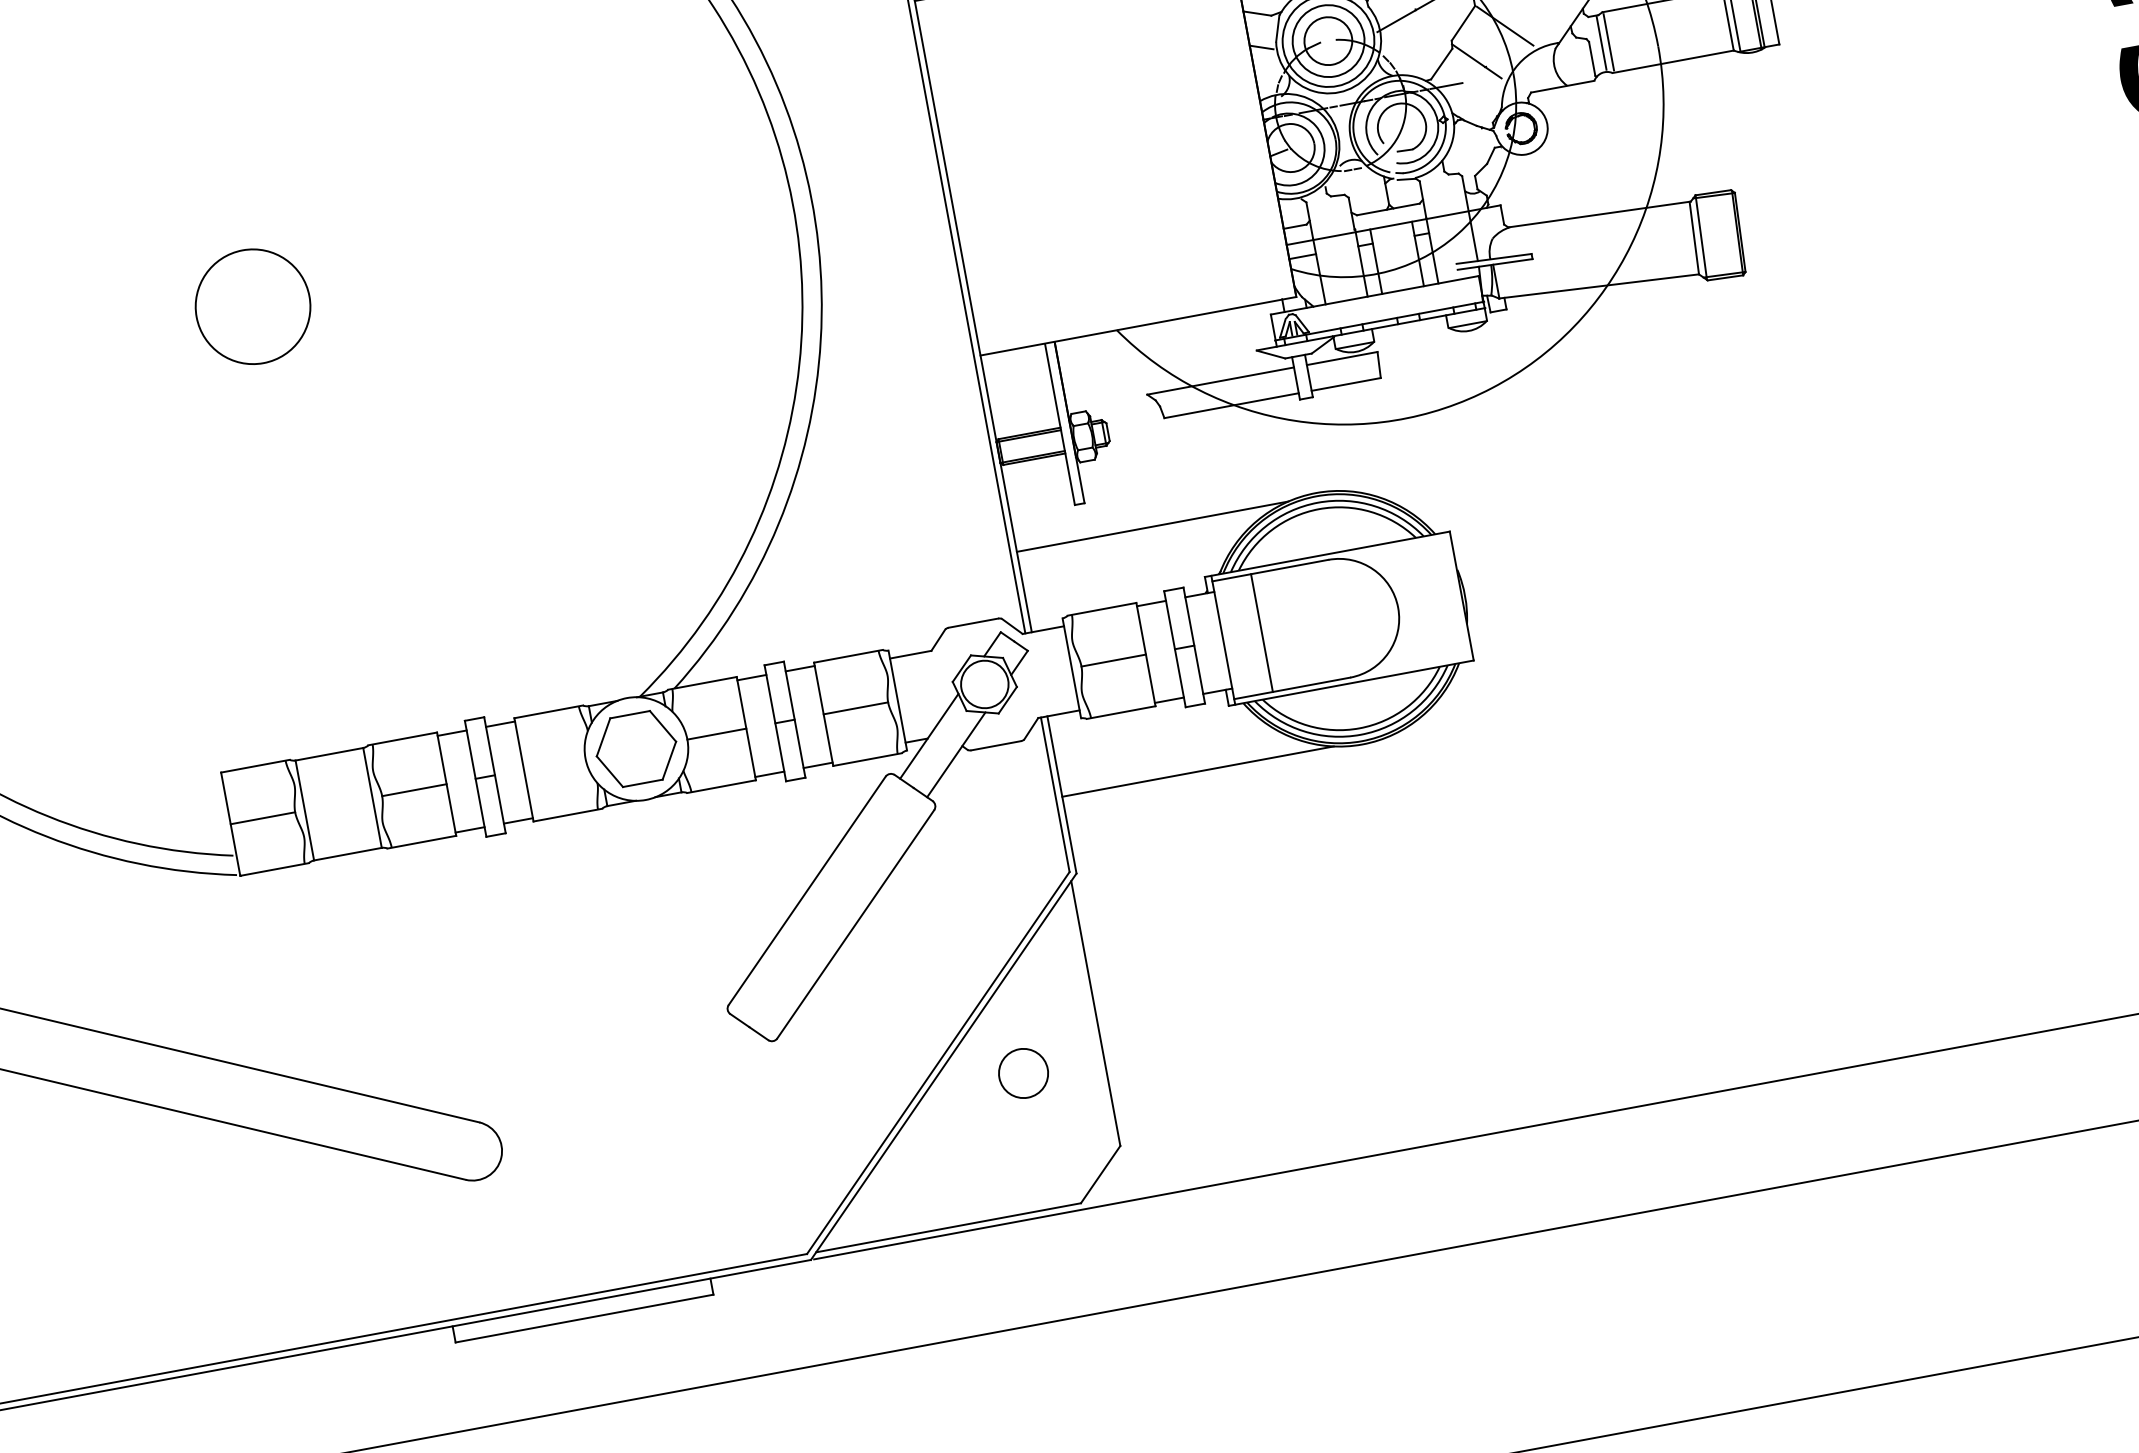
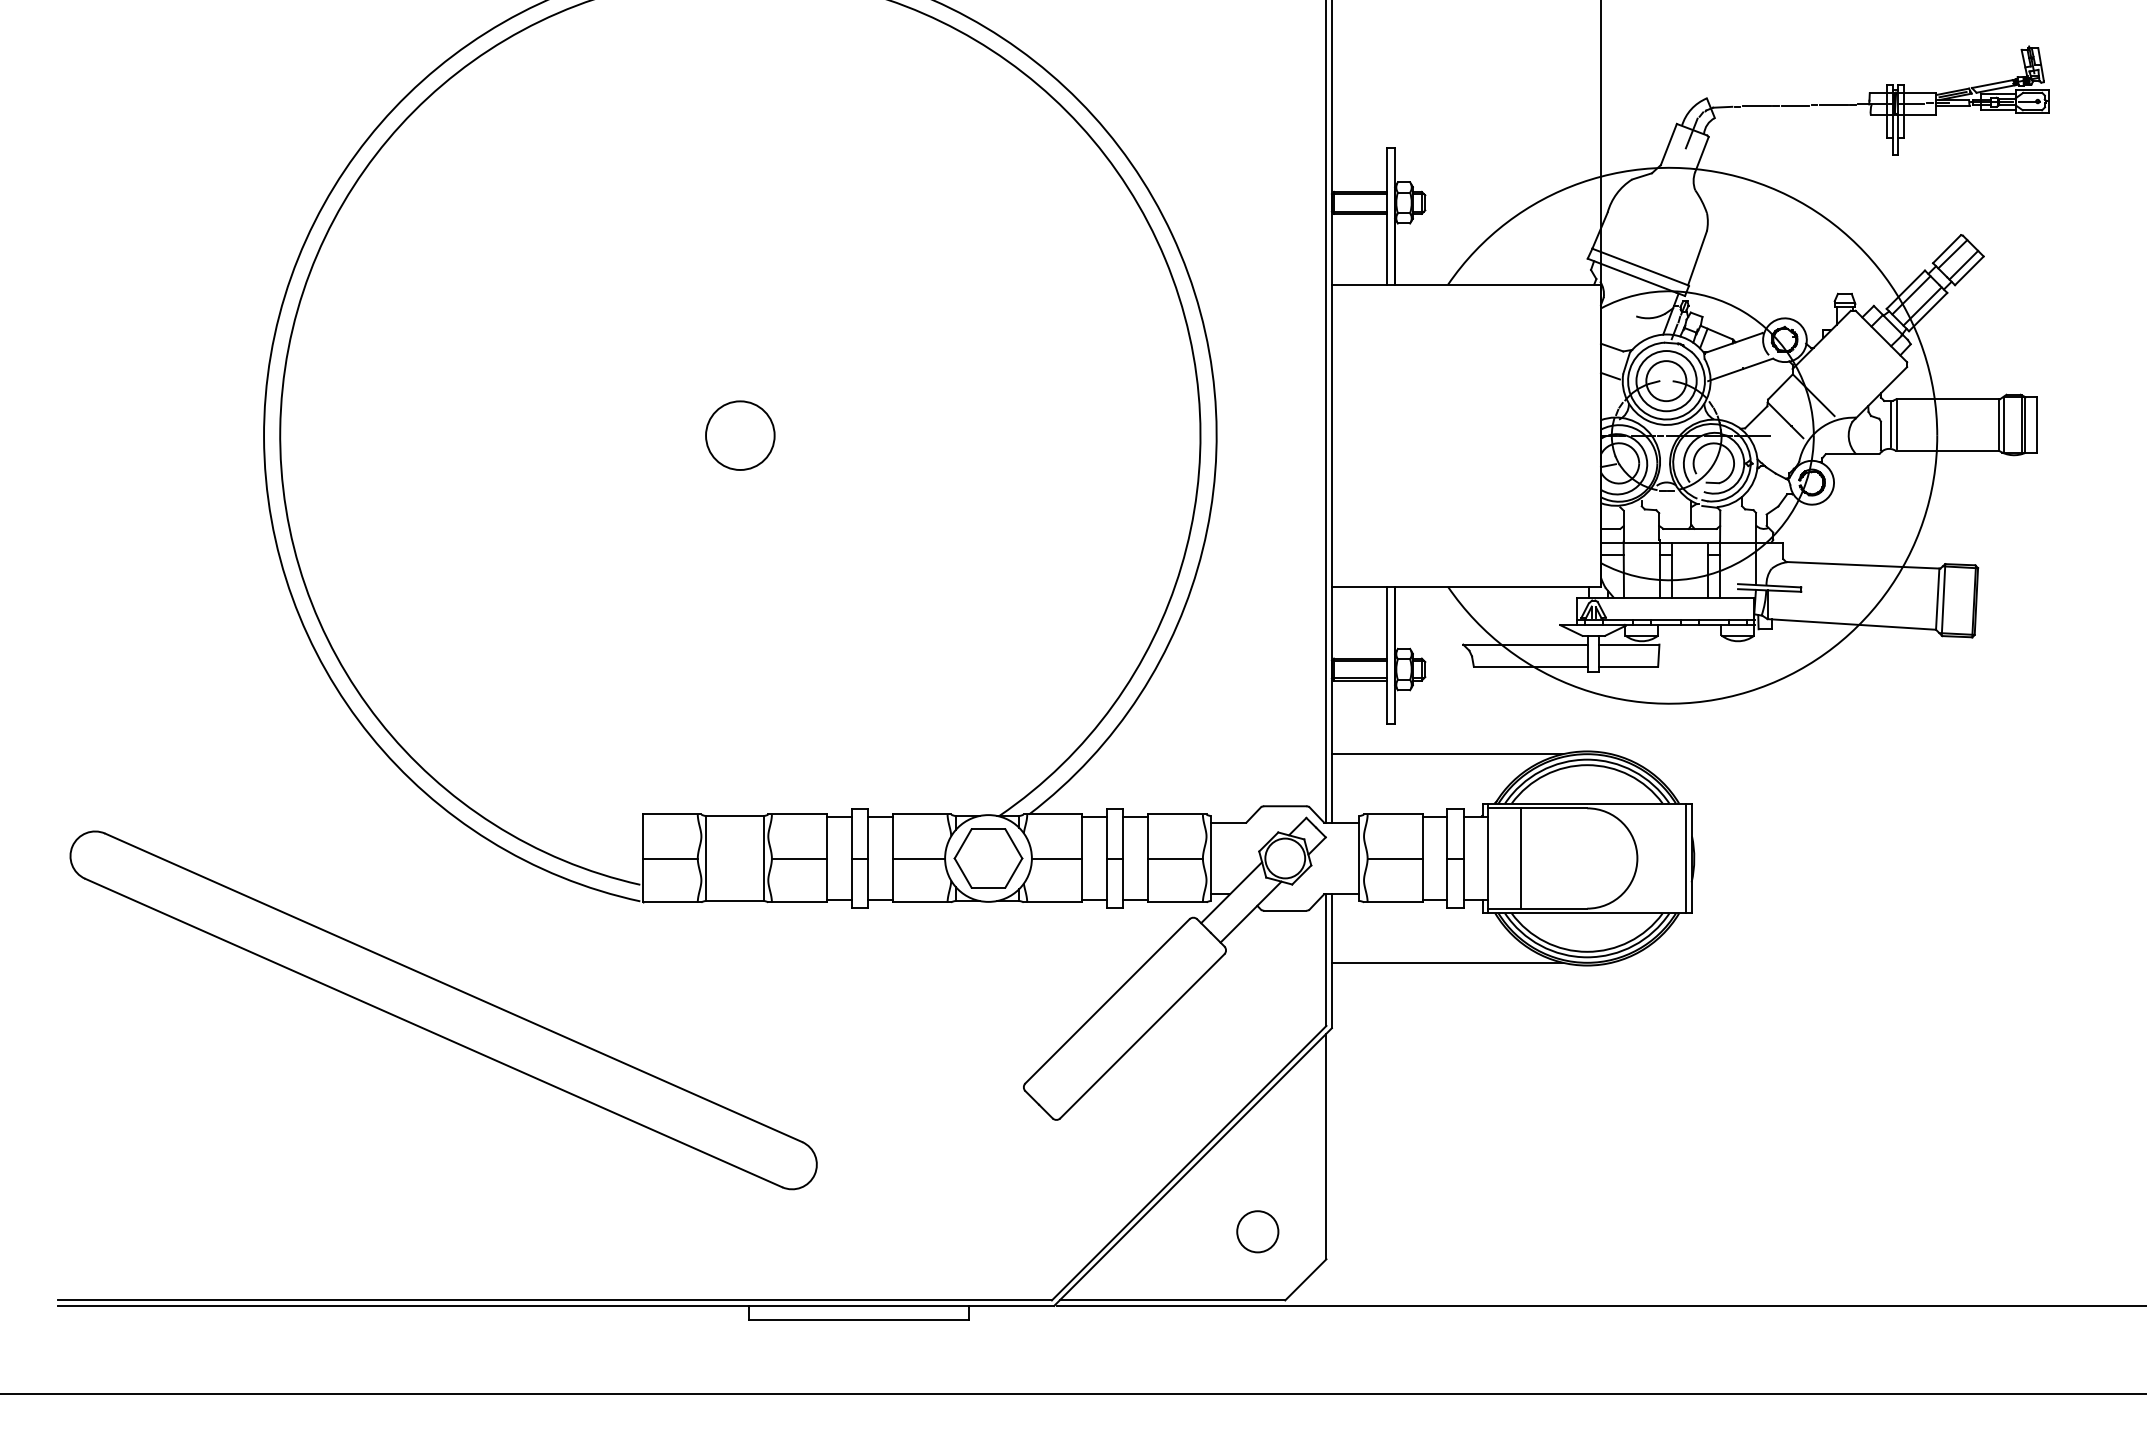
circle: (253, 306) -> (740, 435), size x0.71
line: (1455, 597) -> (1686, 858), added
line: (554, 764) -> (918, 858), added
circle: (1023, 1073) -> (1257, 1231), moved

